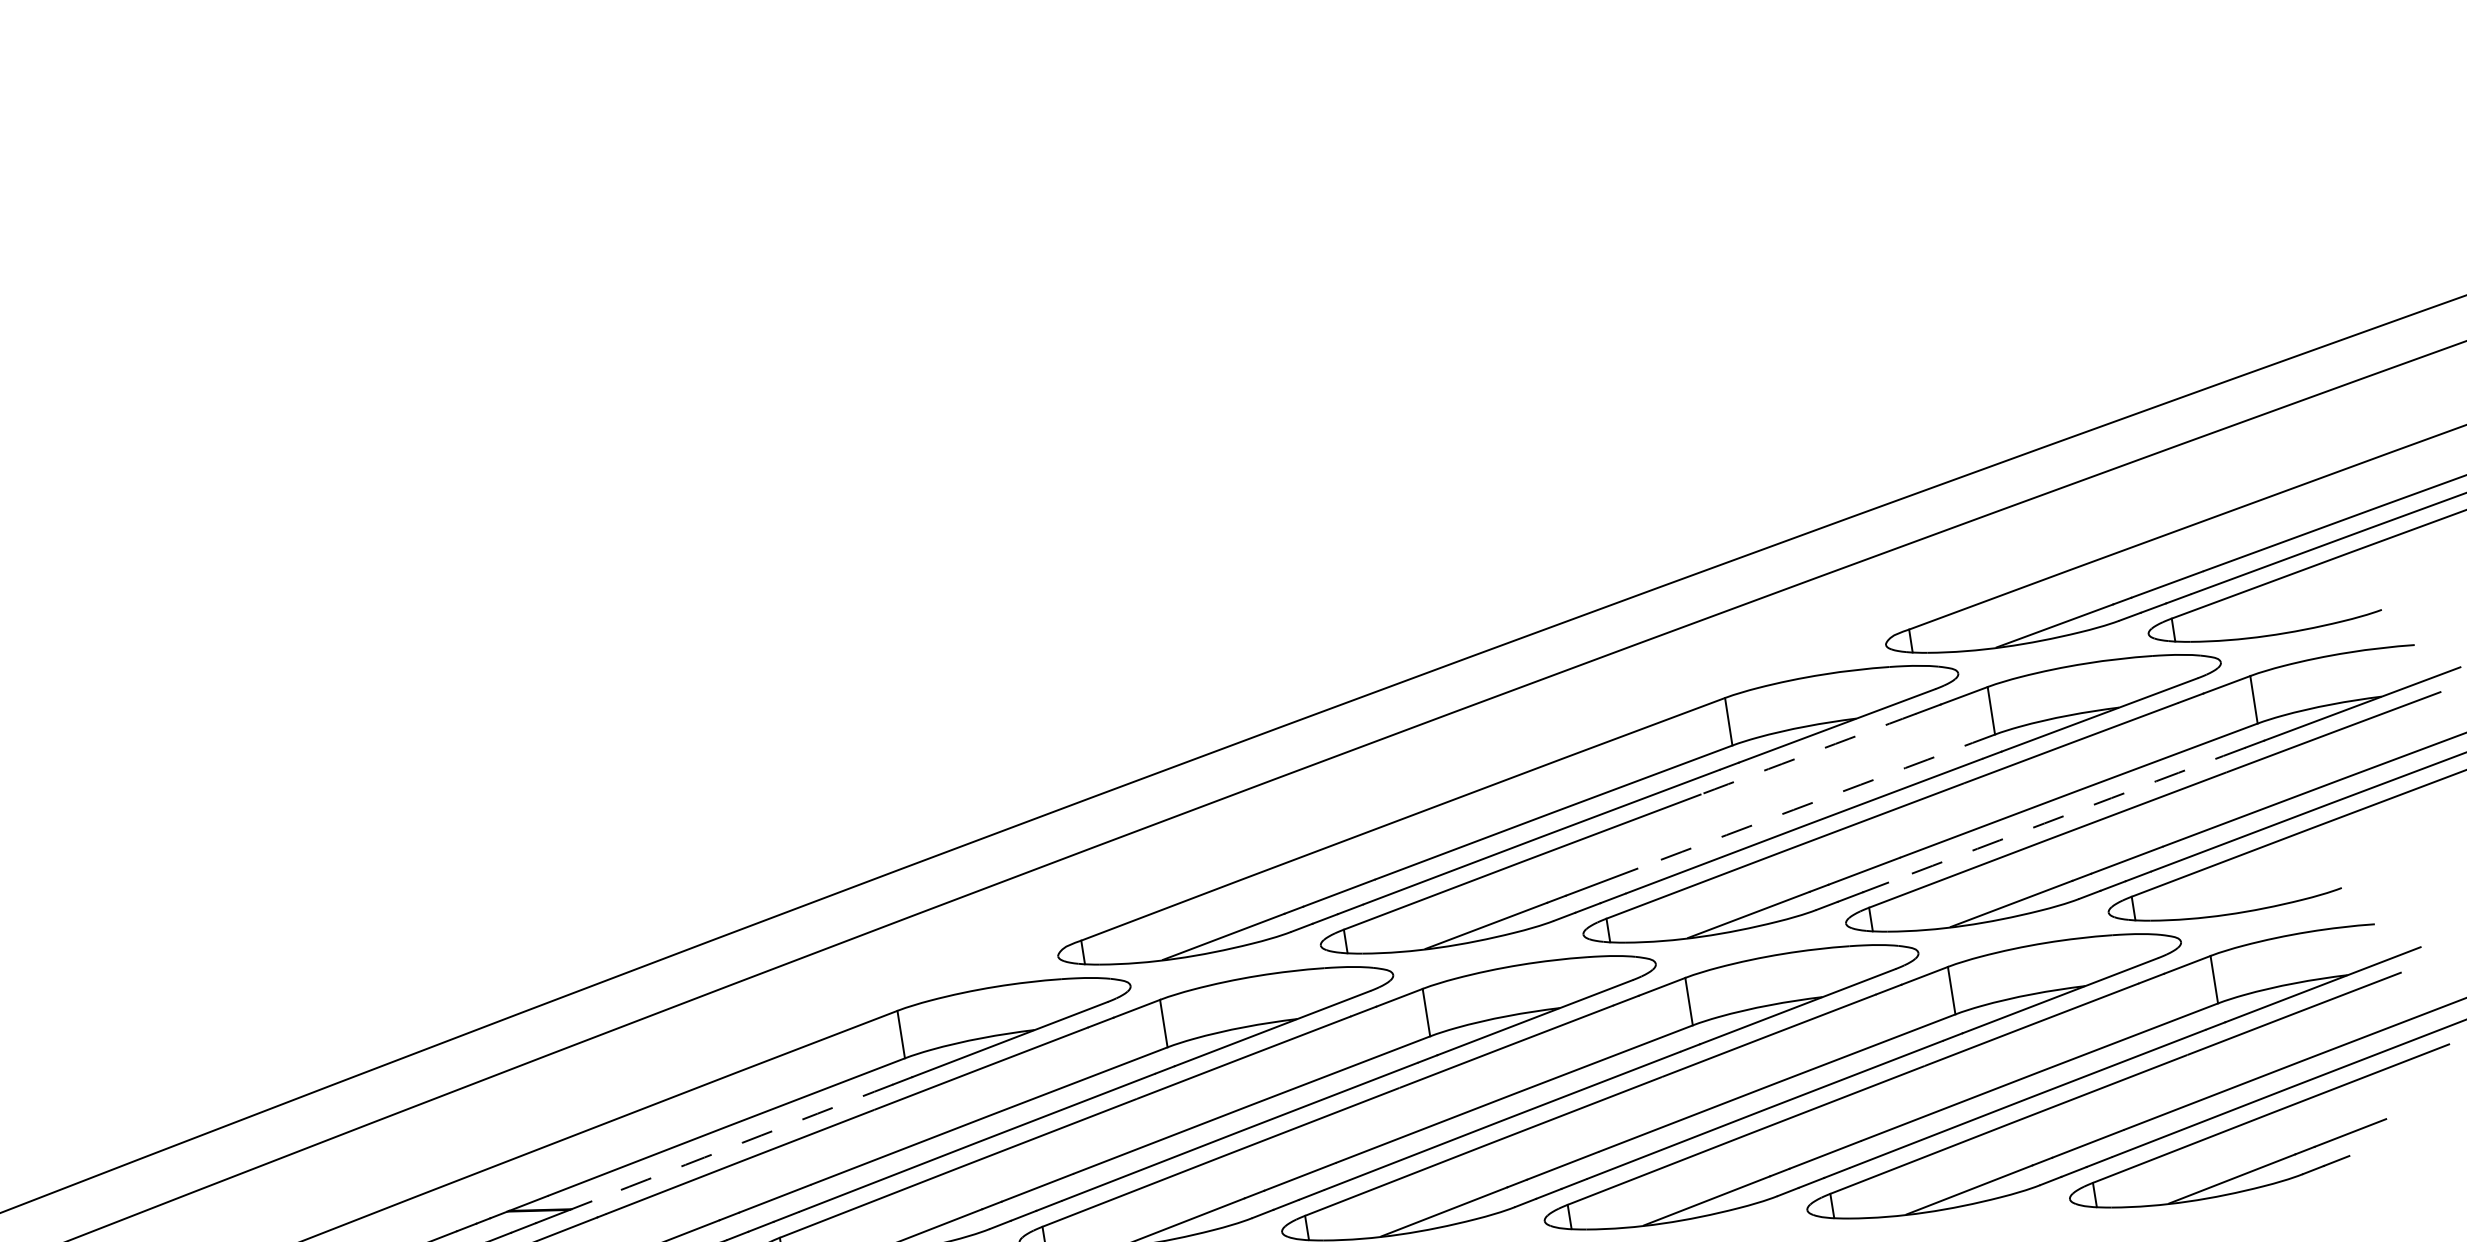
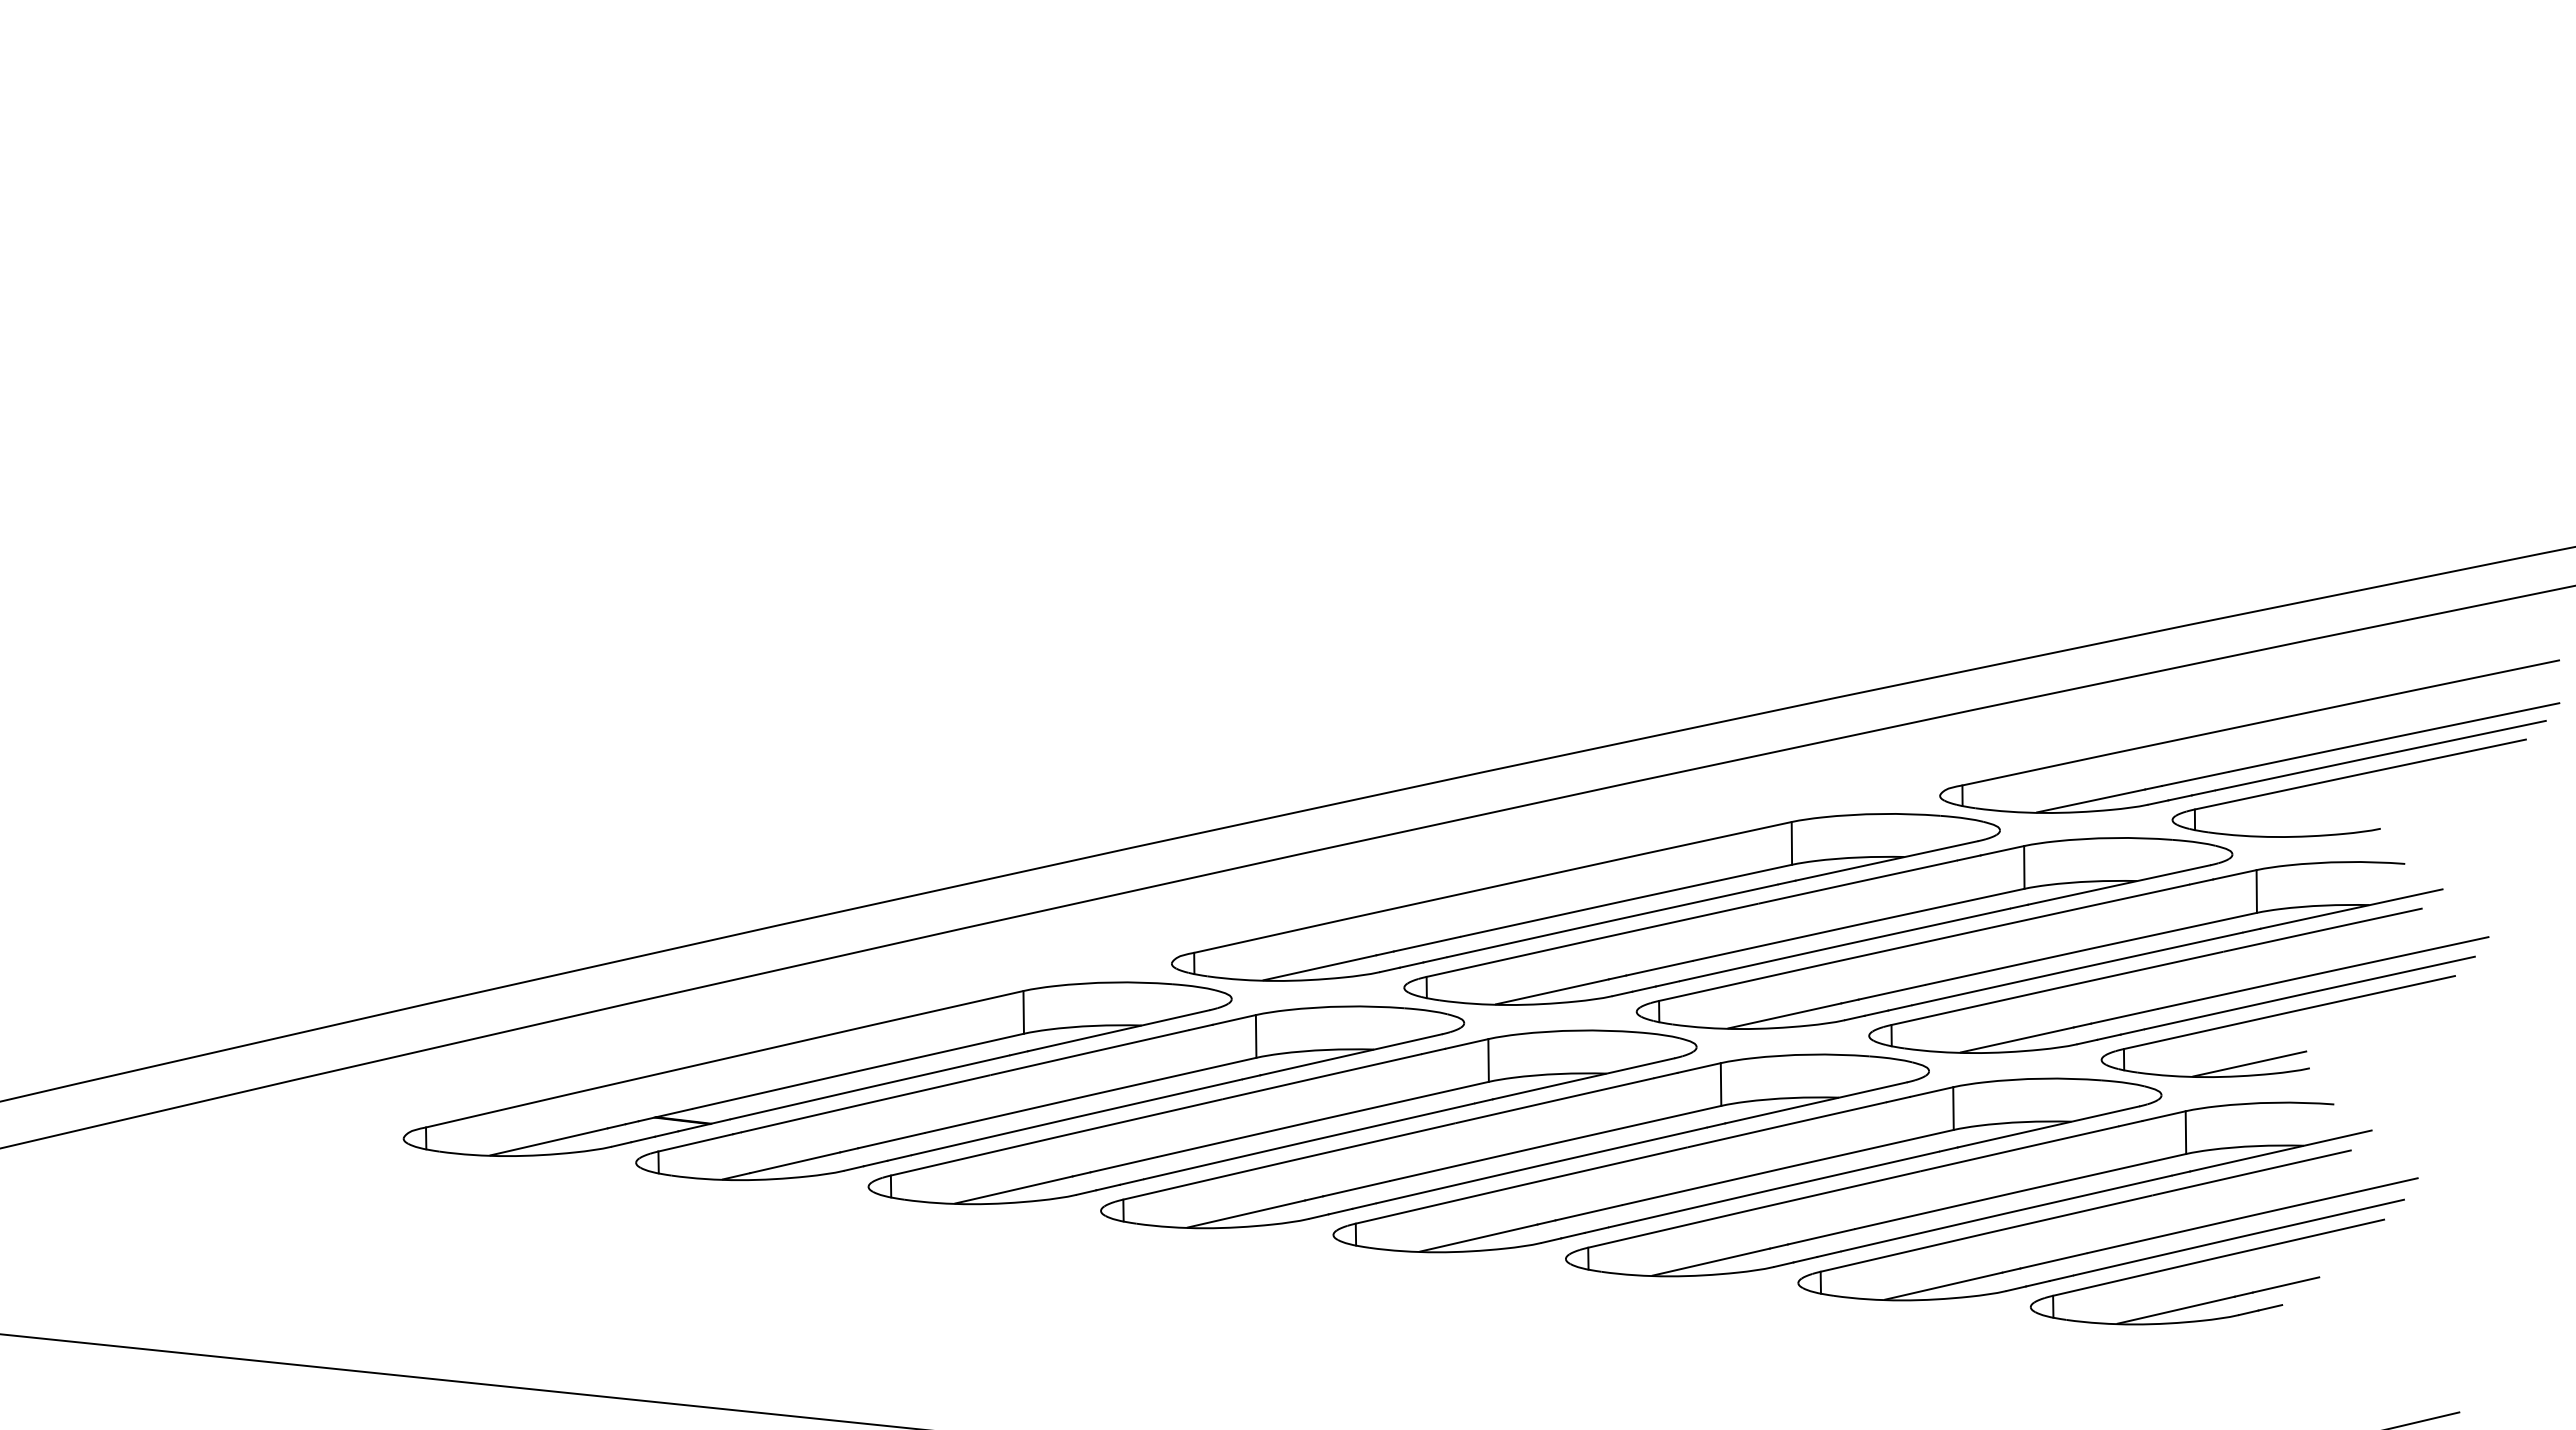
arc: (1809, 753) -> (1858, 881), dashed -> solid
arc: (1816, 801) -> (1858, 924), dashed -> solid
arc: (2066, 814) -> (2077, 968), dashed -> solid
line: (2273, 892) -> (2249, 1063), added
arc: (741, 1143) -> (869, 1087), dashed -> solid

